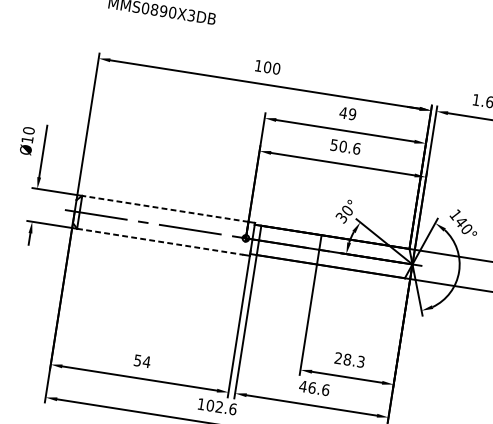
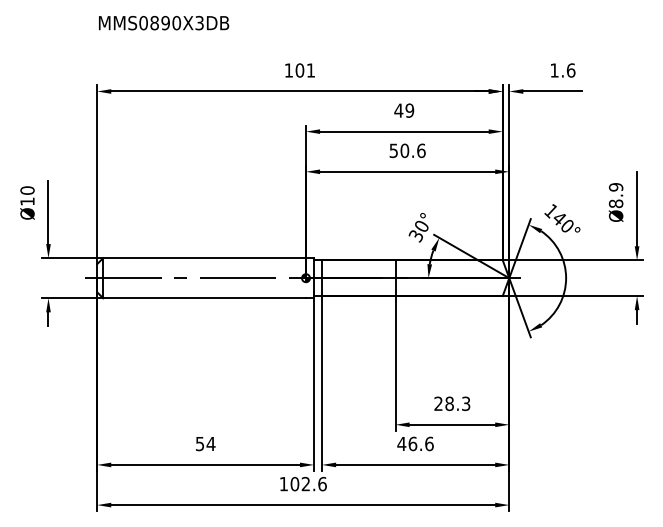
text: (276, 68) -> (310, 70), 100 -> 101
line: (165, 209) -> (204, 258), dashed -> solid
line: (160, 242) -> (205, 298), dashed -> solid

